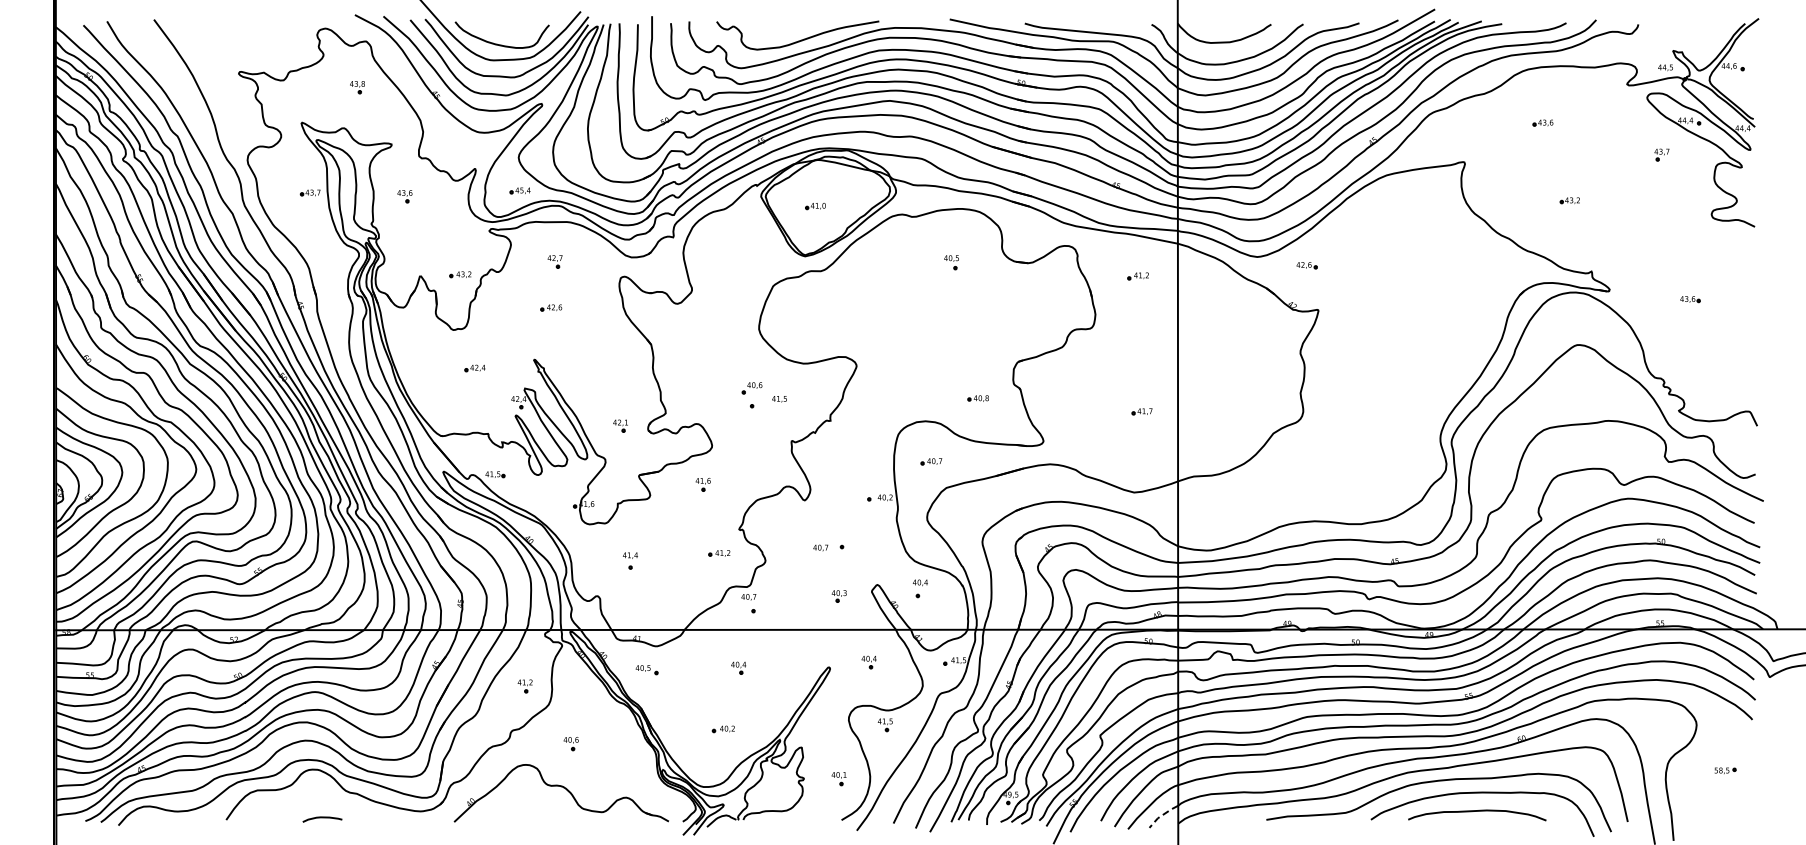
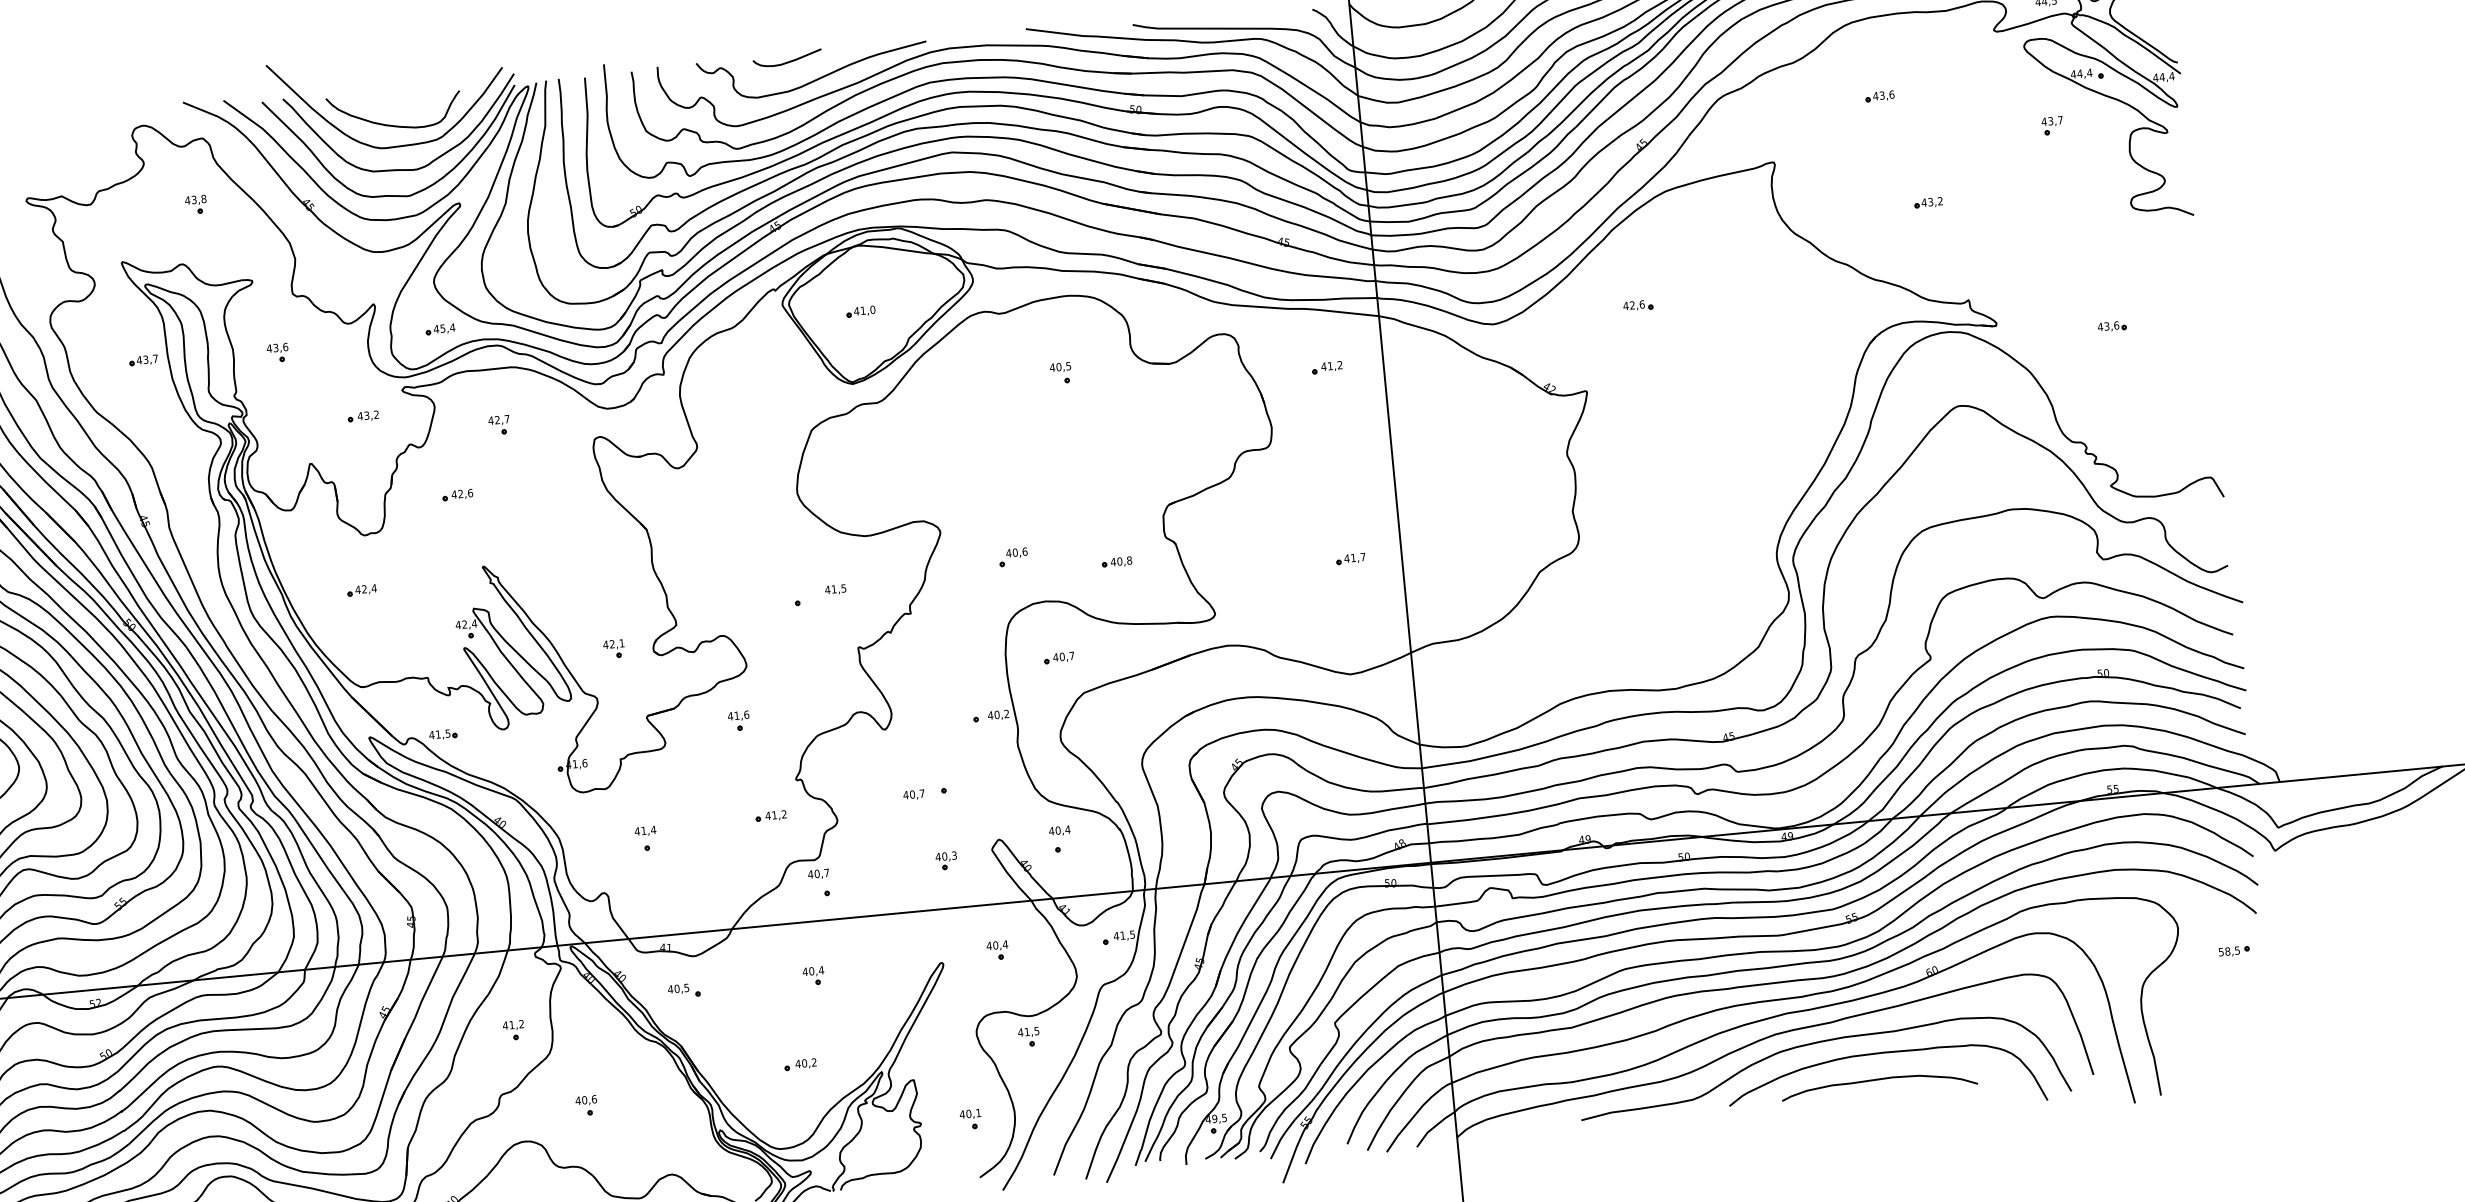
curve: (780, 26) -> (787, 61), added
part: (1306, 265) -> (1637, 305), moved
part: (460, 274) -> (363, 416), moved
part: (551, 307) -> (457, 494), moved
part: (474, 368) -> (361, 590), moved
part: (751, 388) -> (1012, 557), moved
part: (1725, 770) -> (2234, 950), moved
line: (1162, 815) -> (1433, 1128), dashed -> solid

